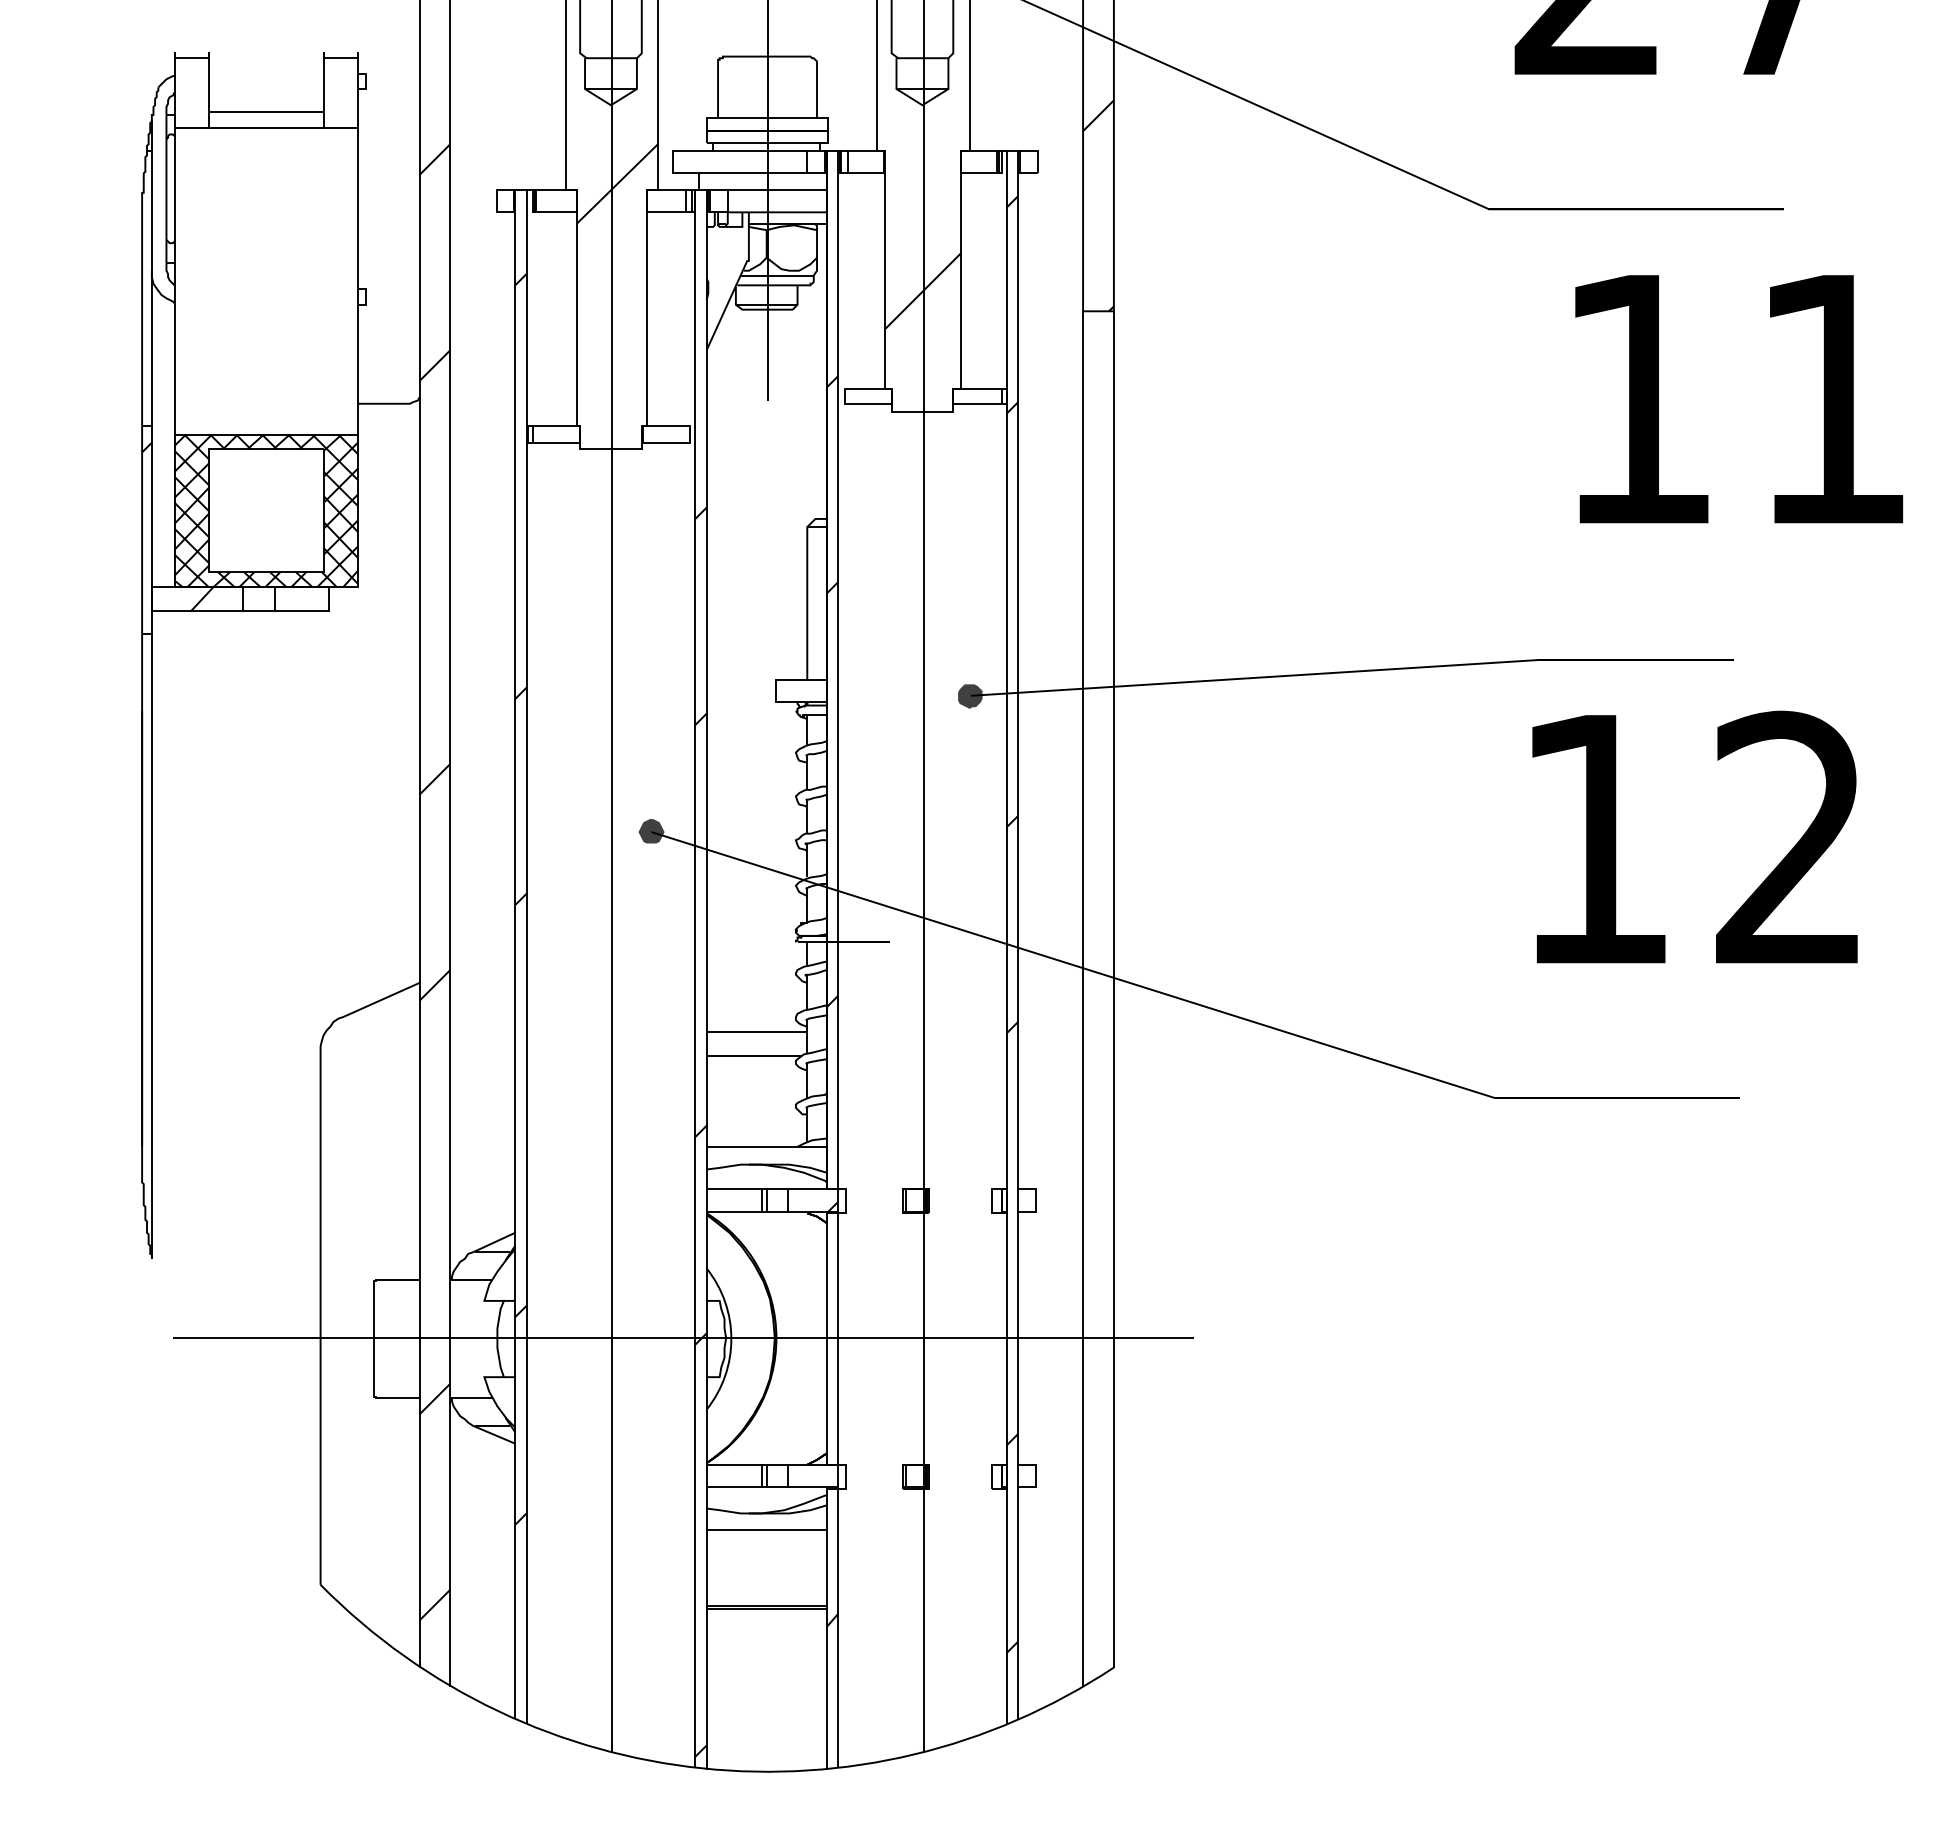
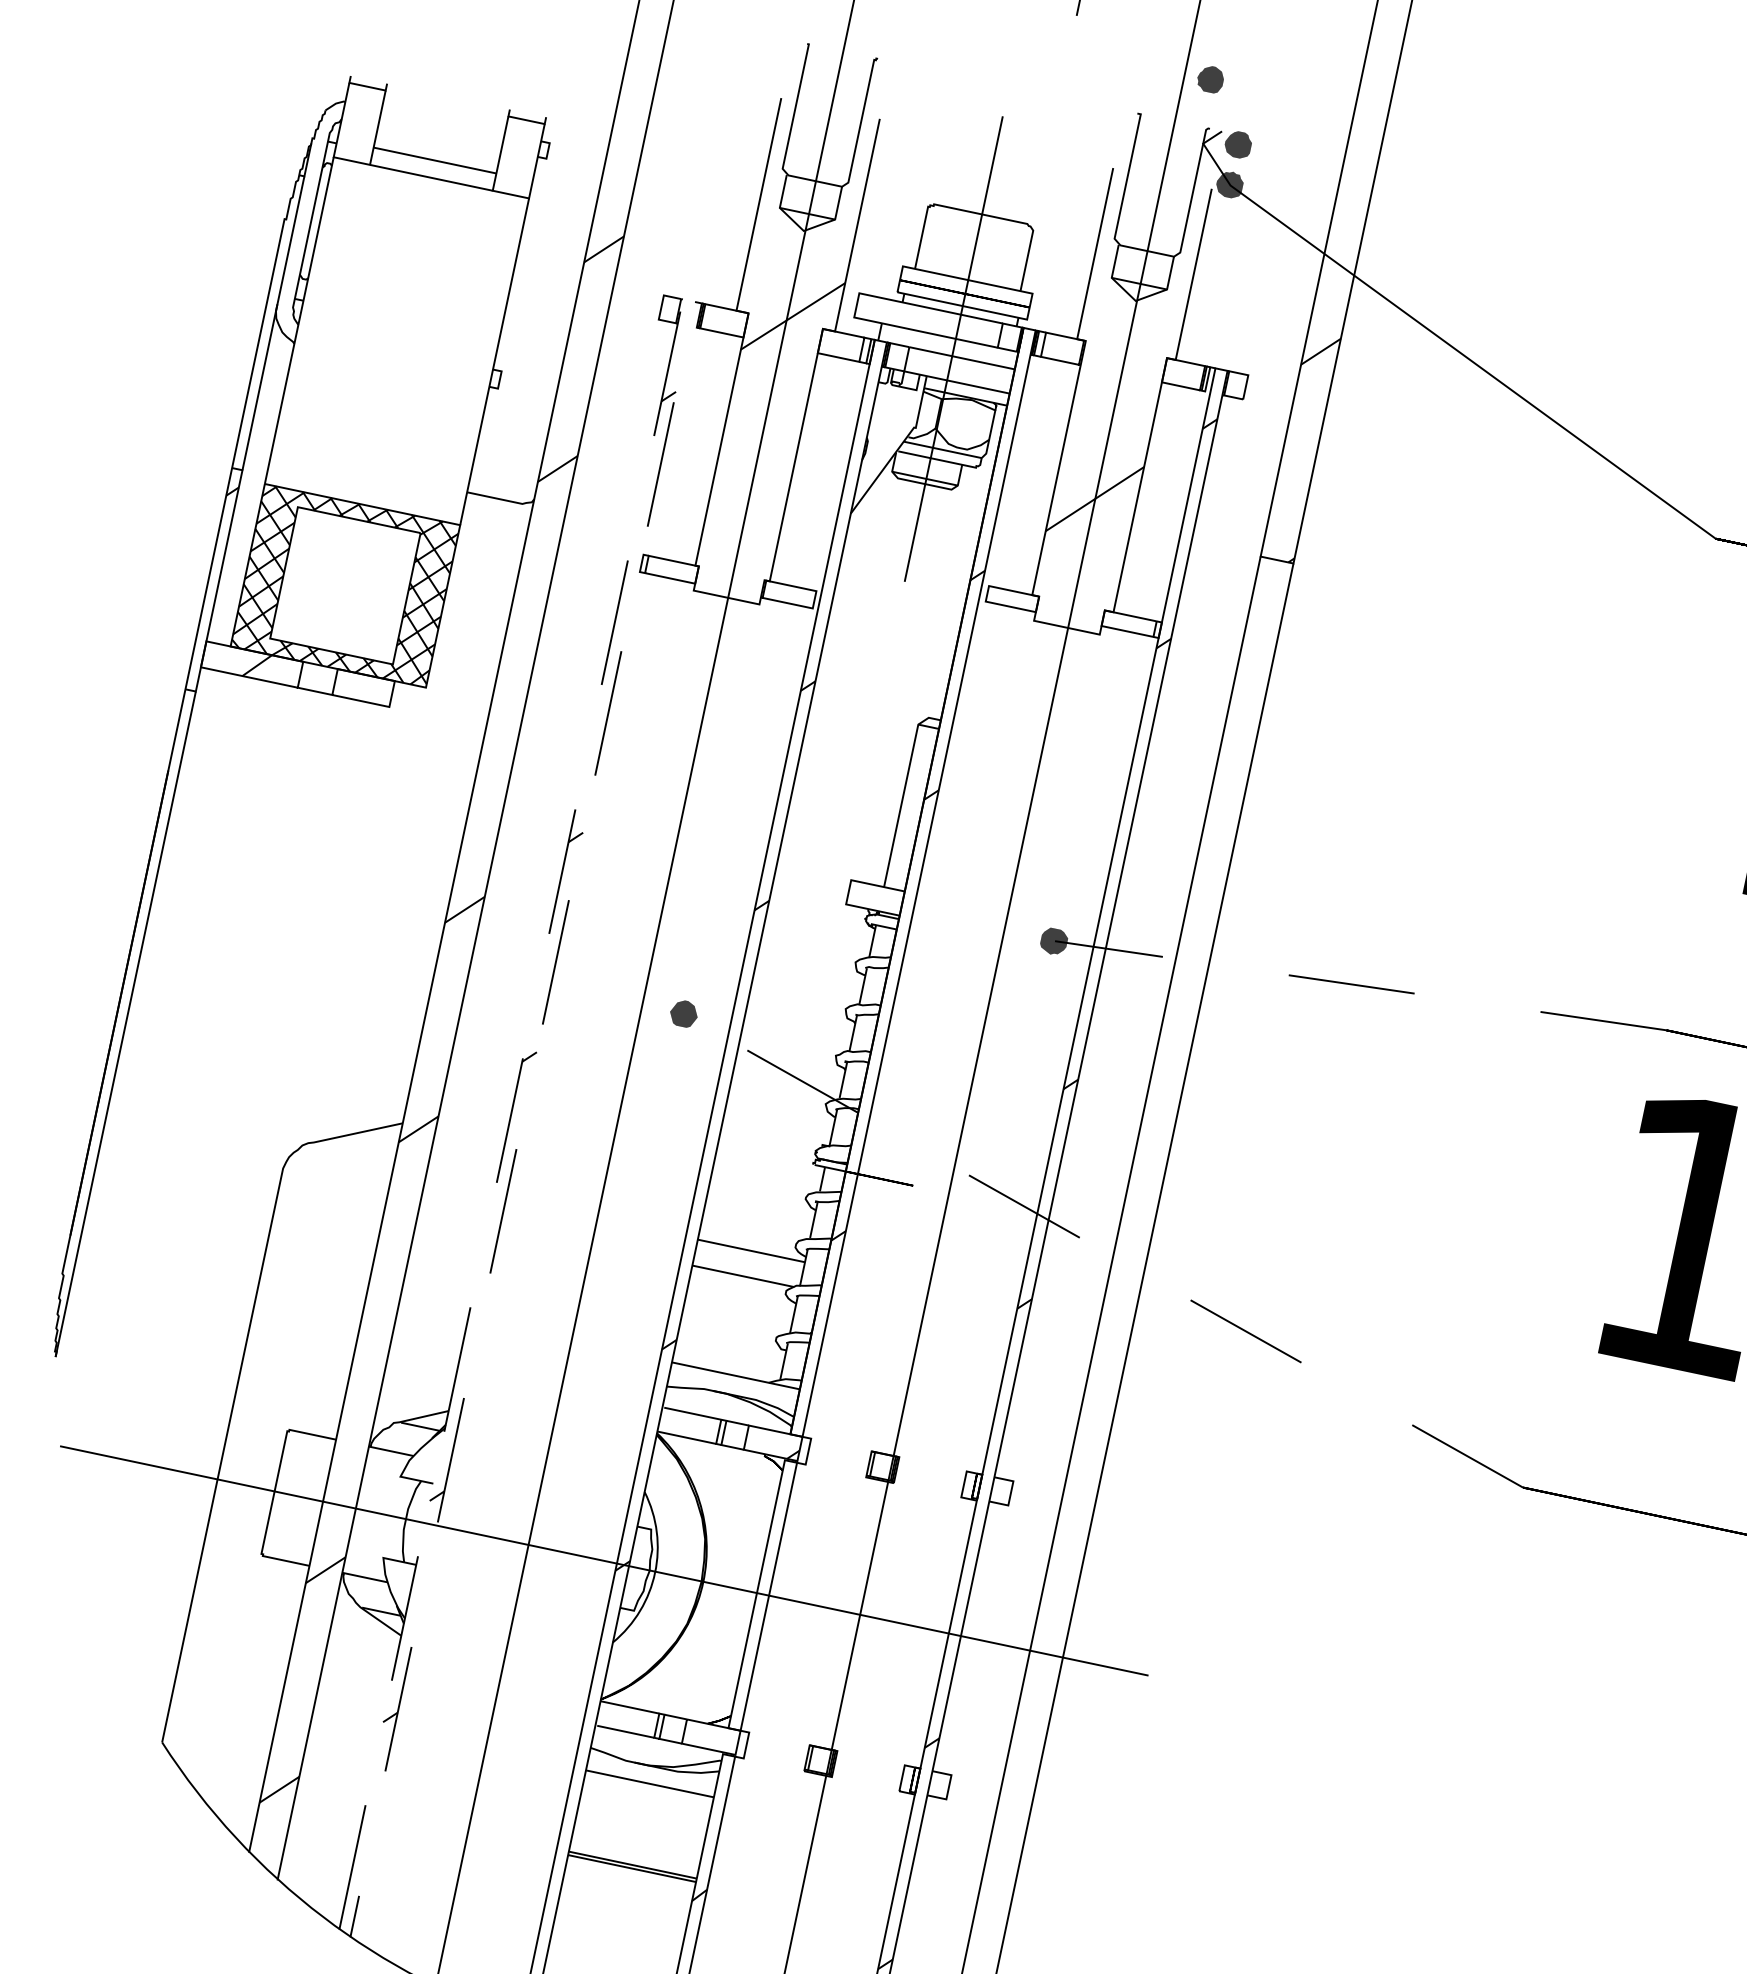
line: (523, 189) -> (691, 301), solid -> dashed
line: (1254, 677) -> (1361, 985), solid -> dashed
line: (1072, 964) -> (1102, 1250), solid -> dashed

